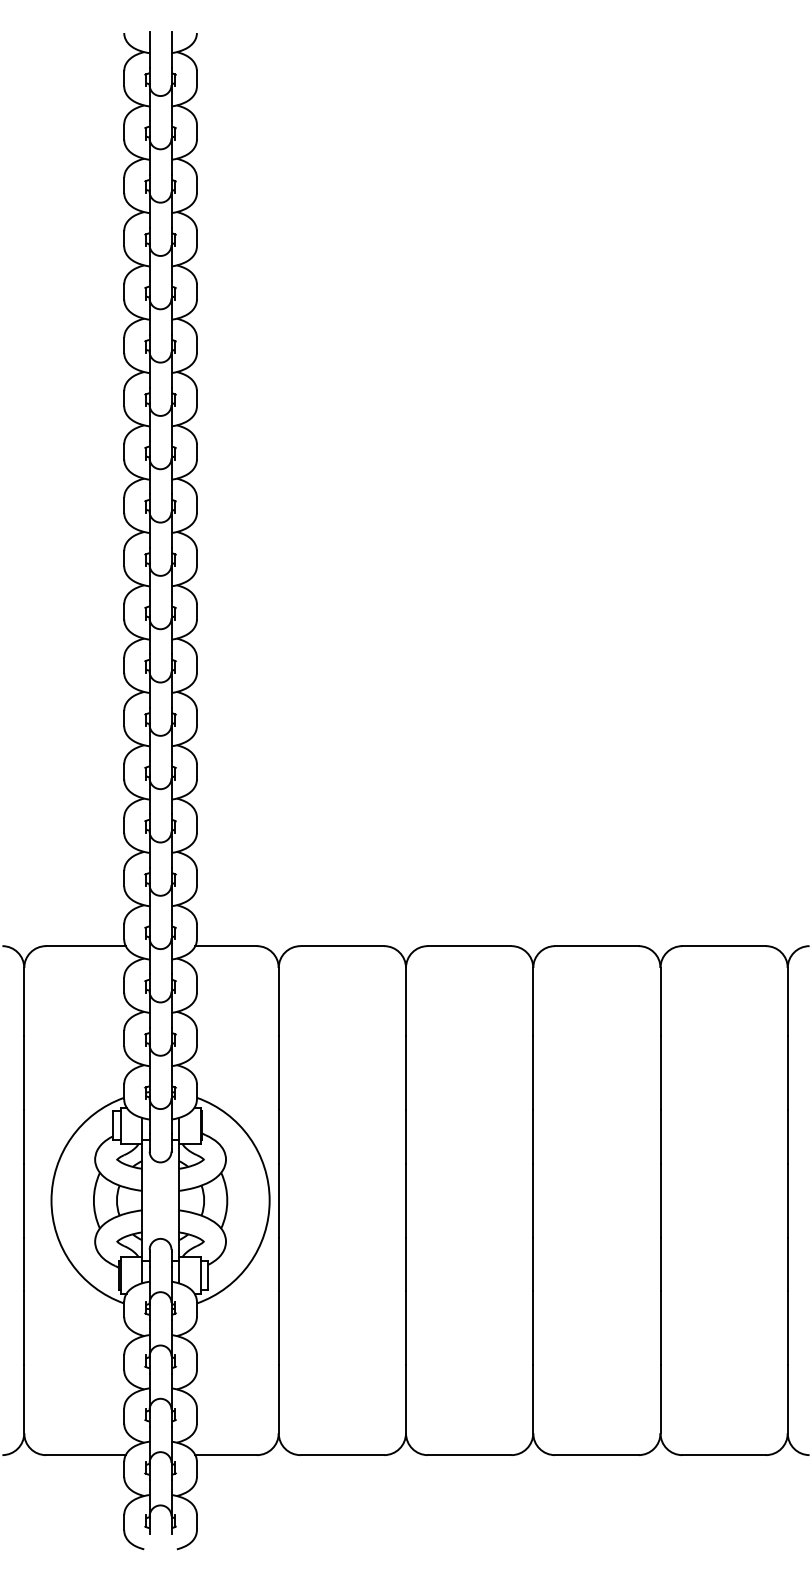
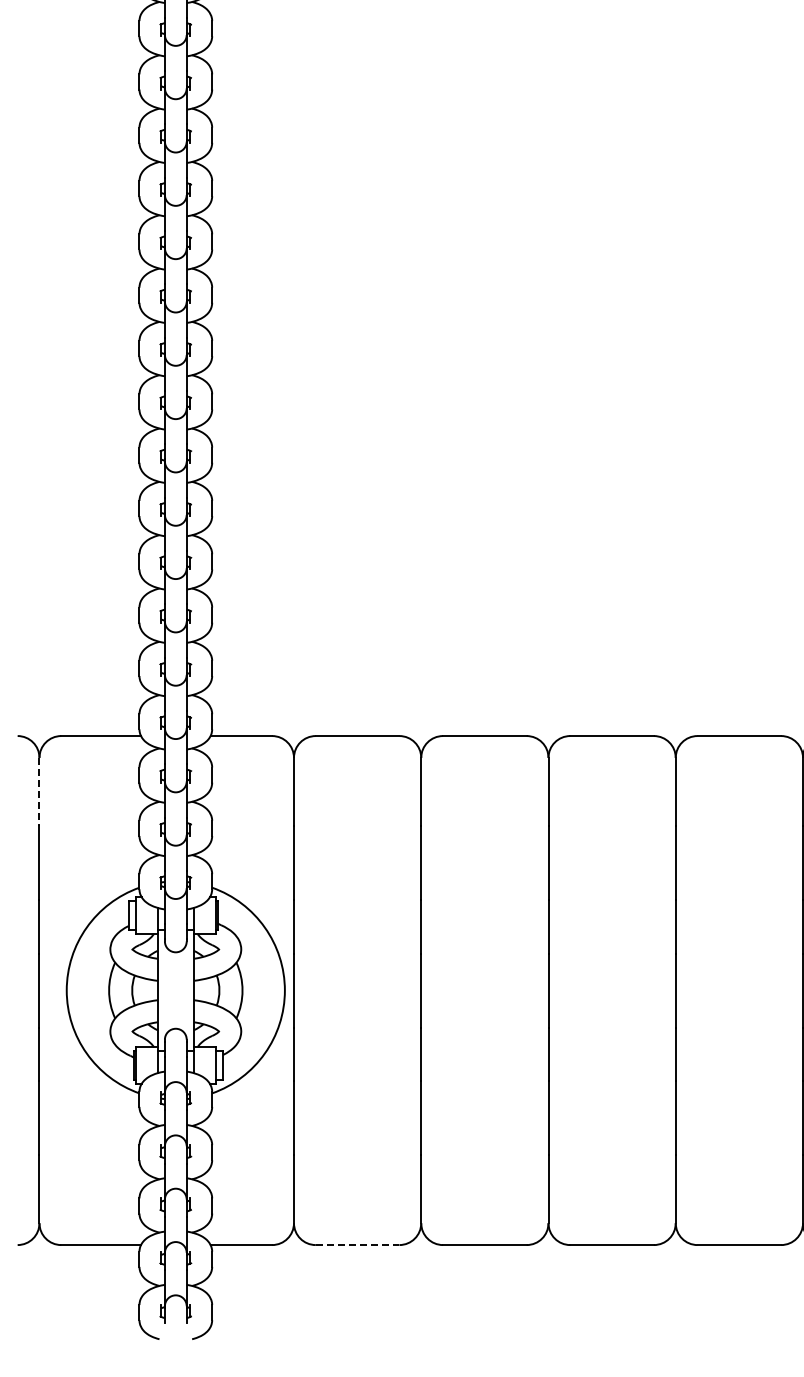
line: (24, 1002) -> (39, 792), solid -> dashed
line: (342, 1455) -> (357, 1245), solid -> dashed

